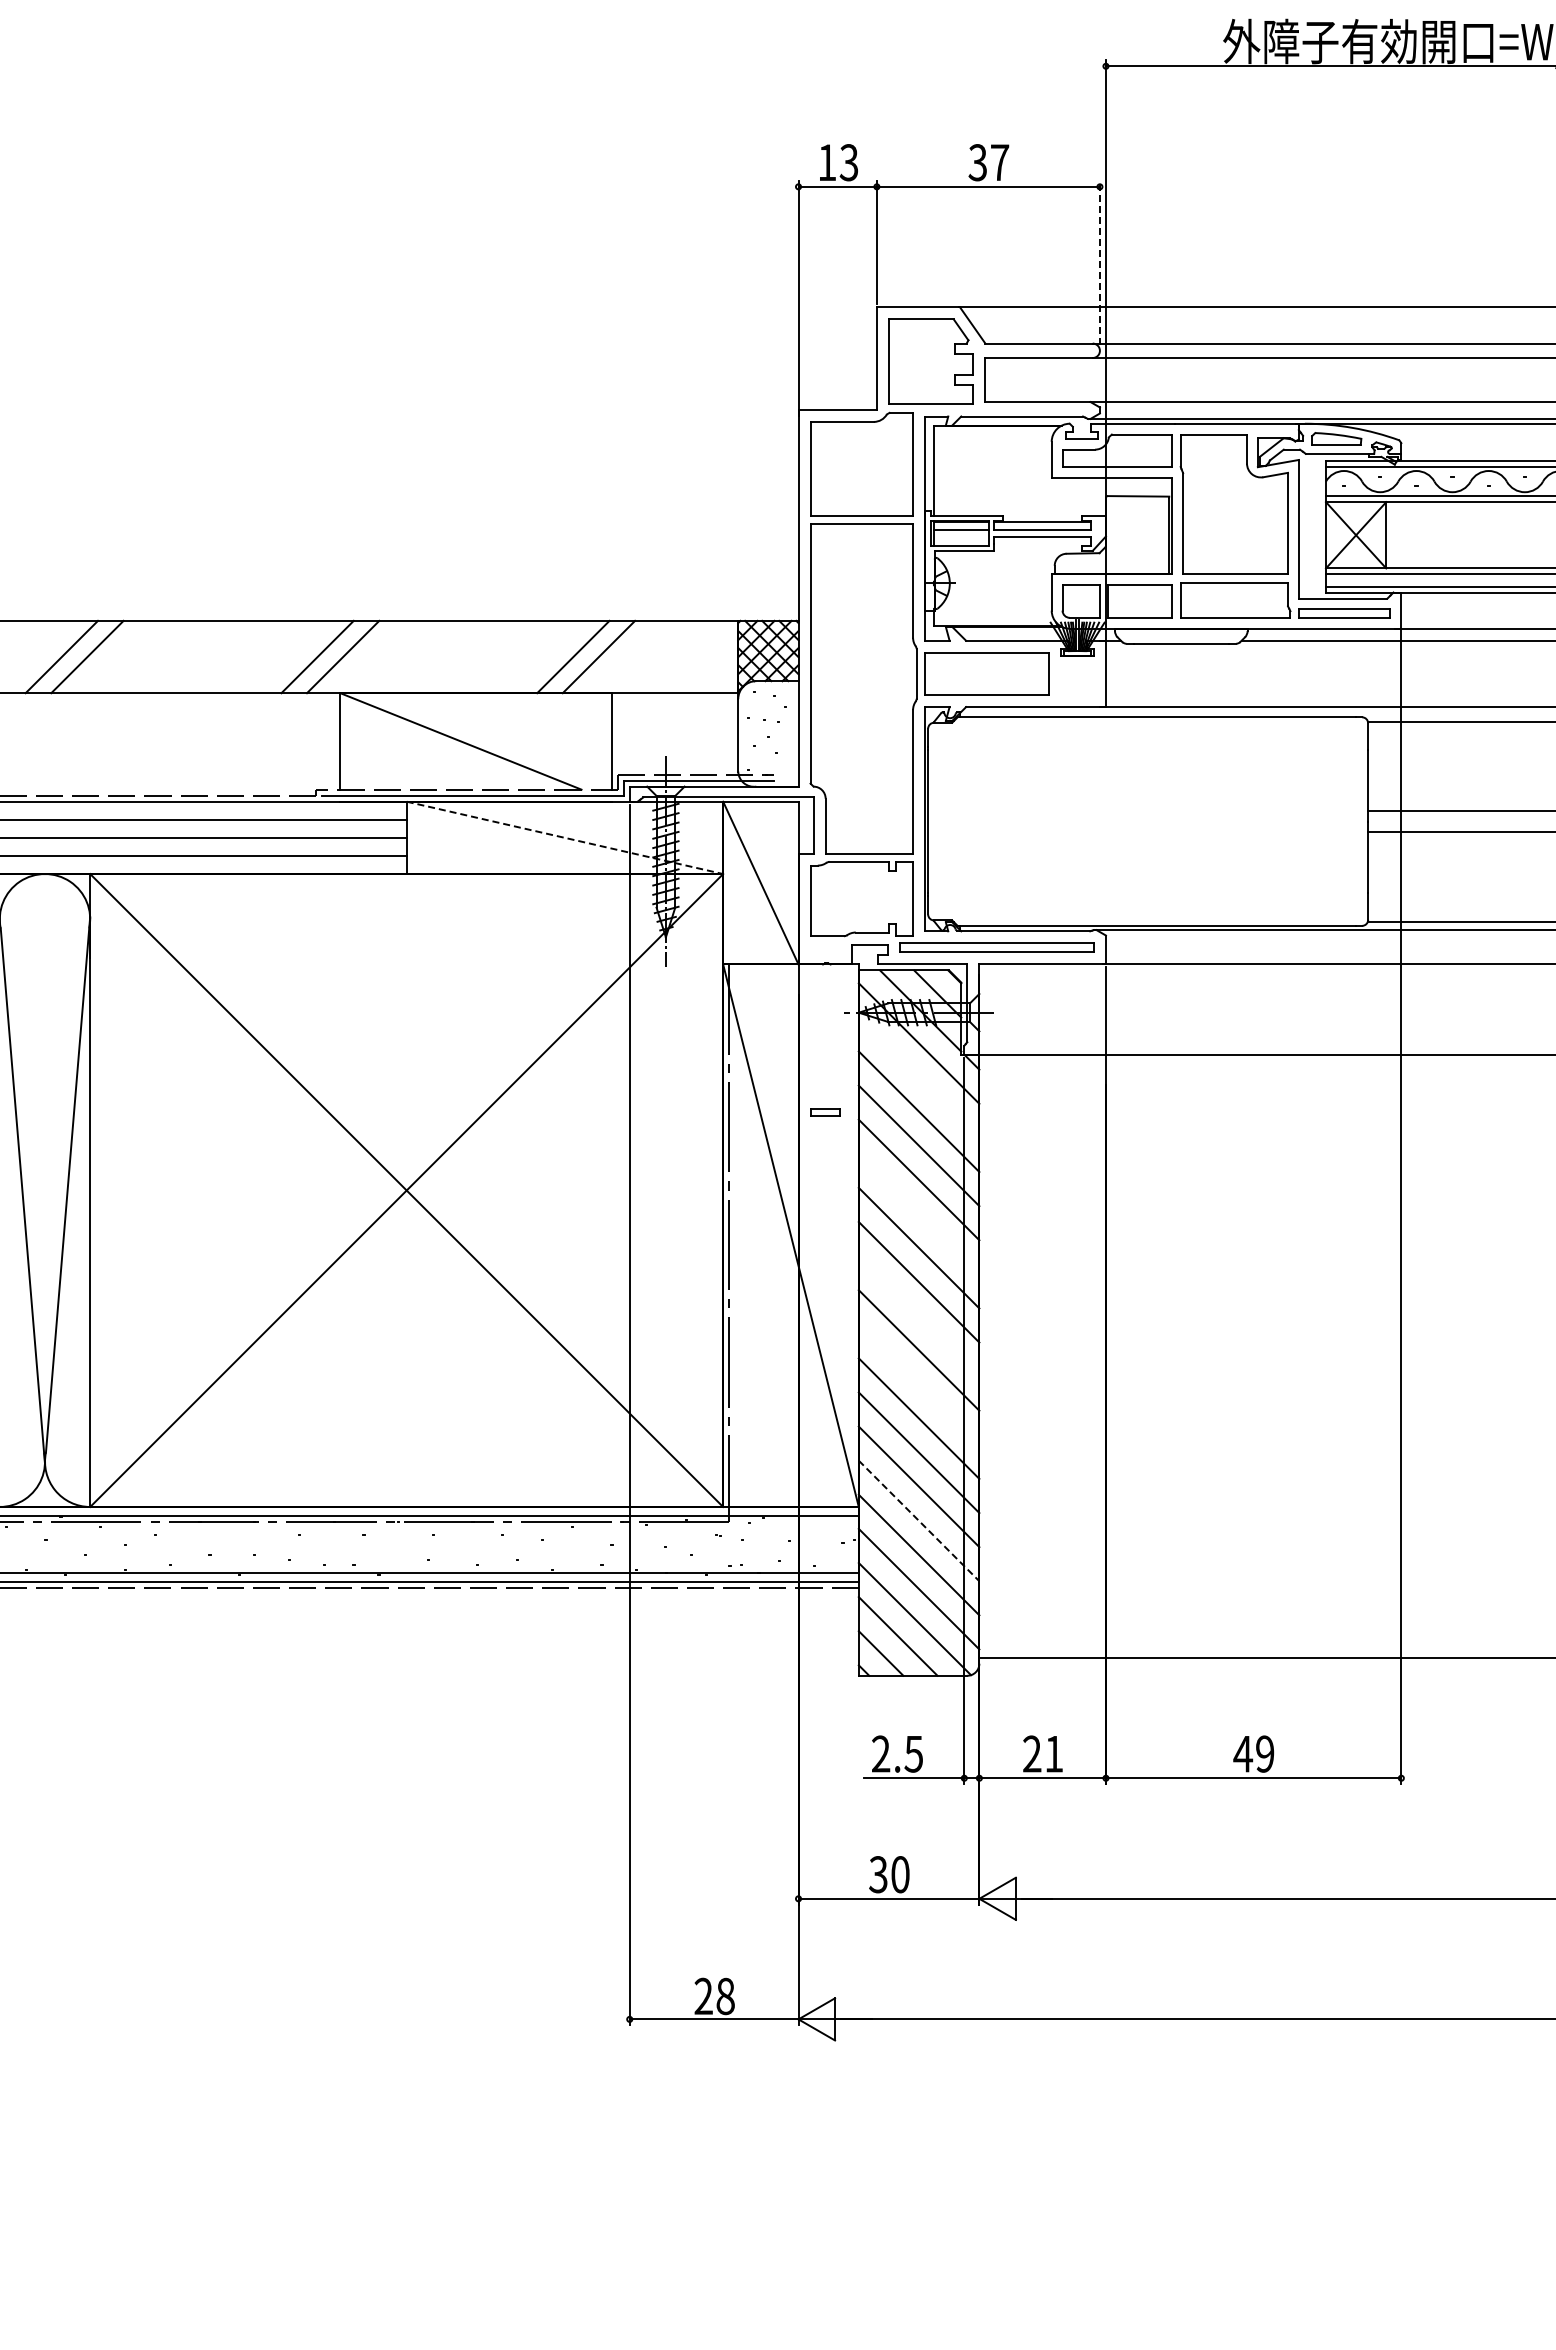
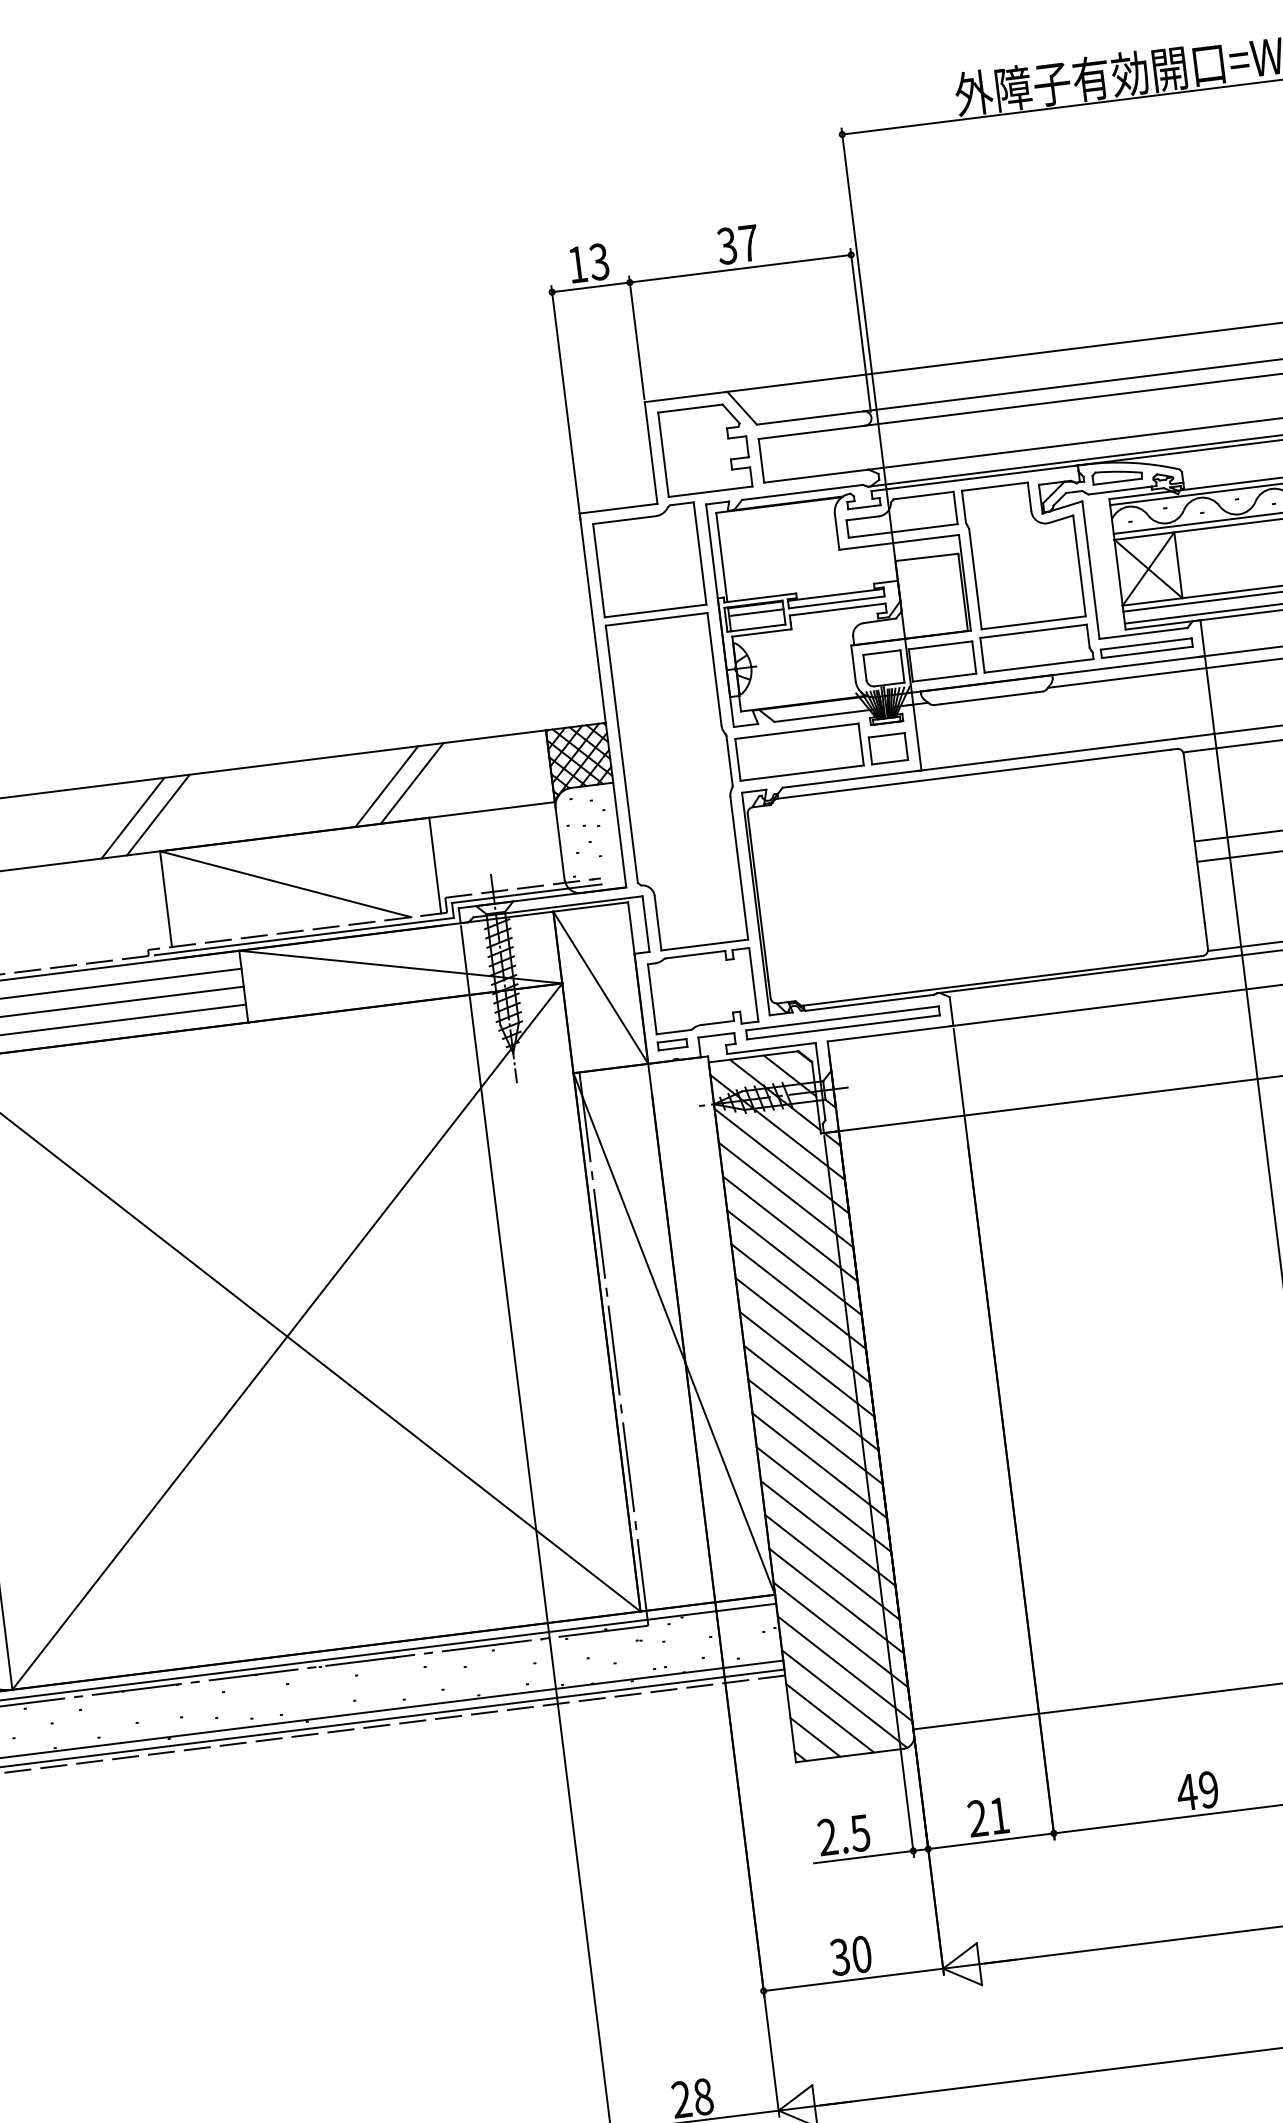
line: (1099, 262) -> (860, 330), dashed -> solid
part: (1075, 681) -> (888, 748), added
line: (565, 837) -> (401, 966), dashed -> solid
line: (918, 1077) -> (781, 1161), added
part: (825, 1112) -> (673, 1044), moved
line: (918, 1213) -> (798, 1296), added
line: (918, 1316) -> (810, 1398), added
line: (918, 1384) -> (819, 1465), added
line: (919, 1521) -> (837, 1601), dashed -> solid

